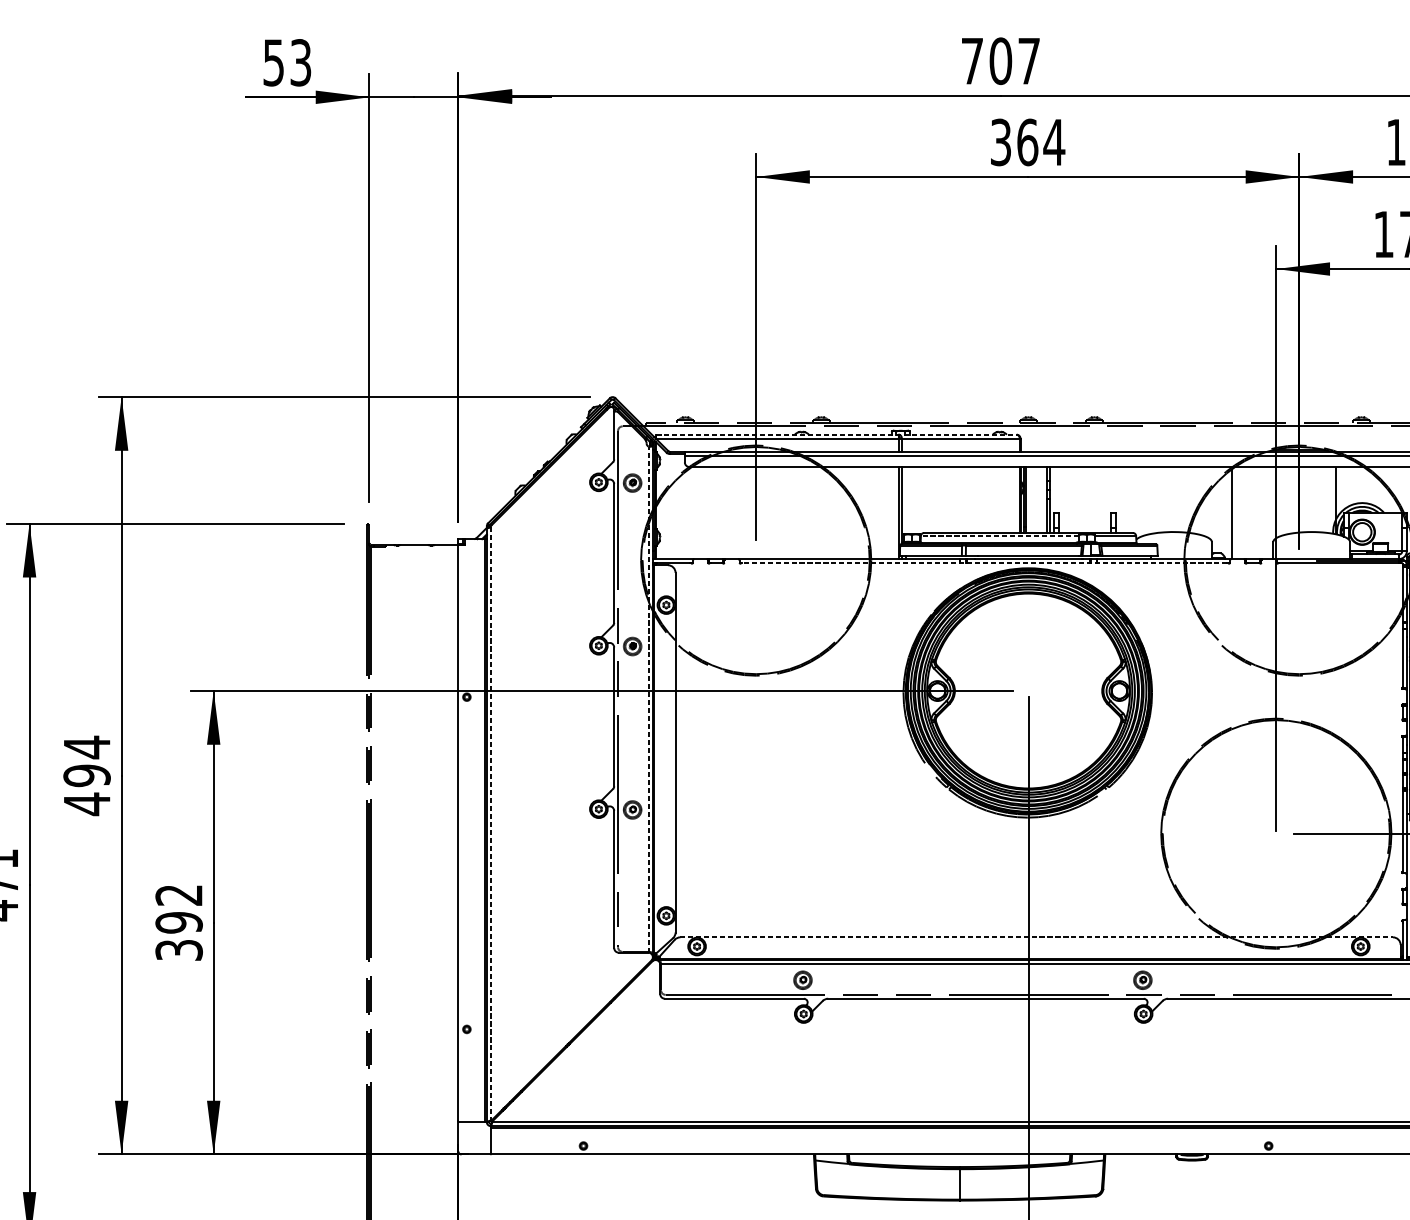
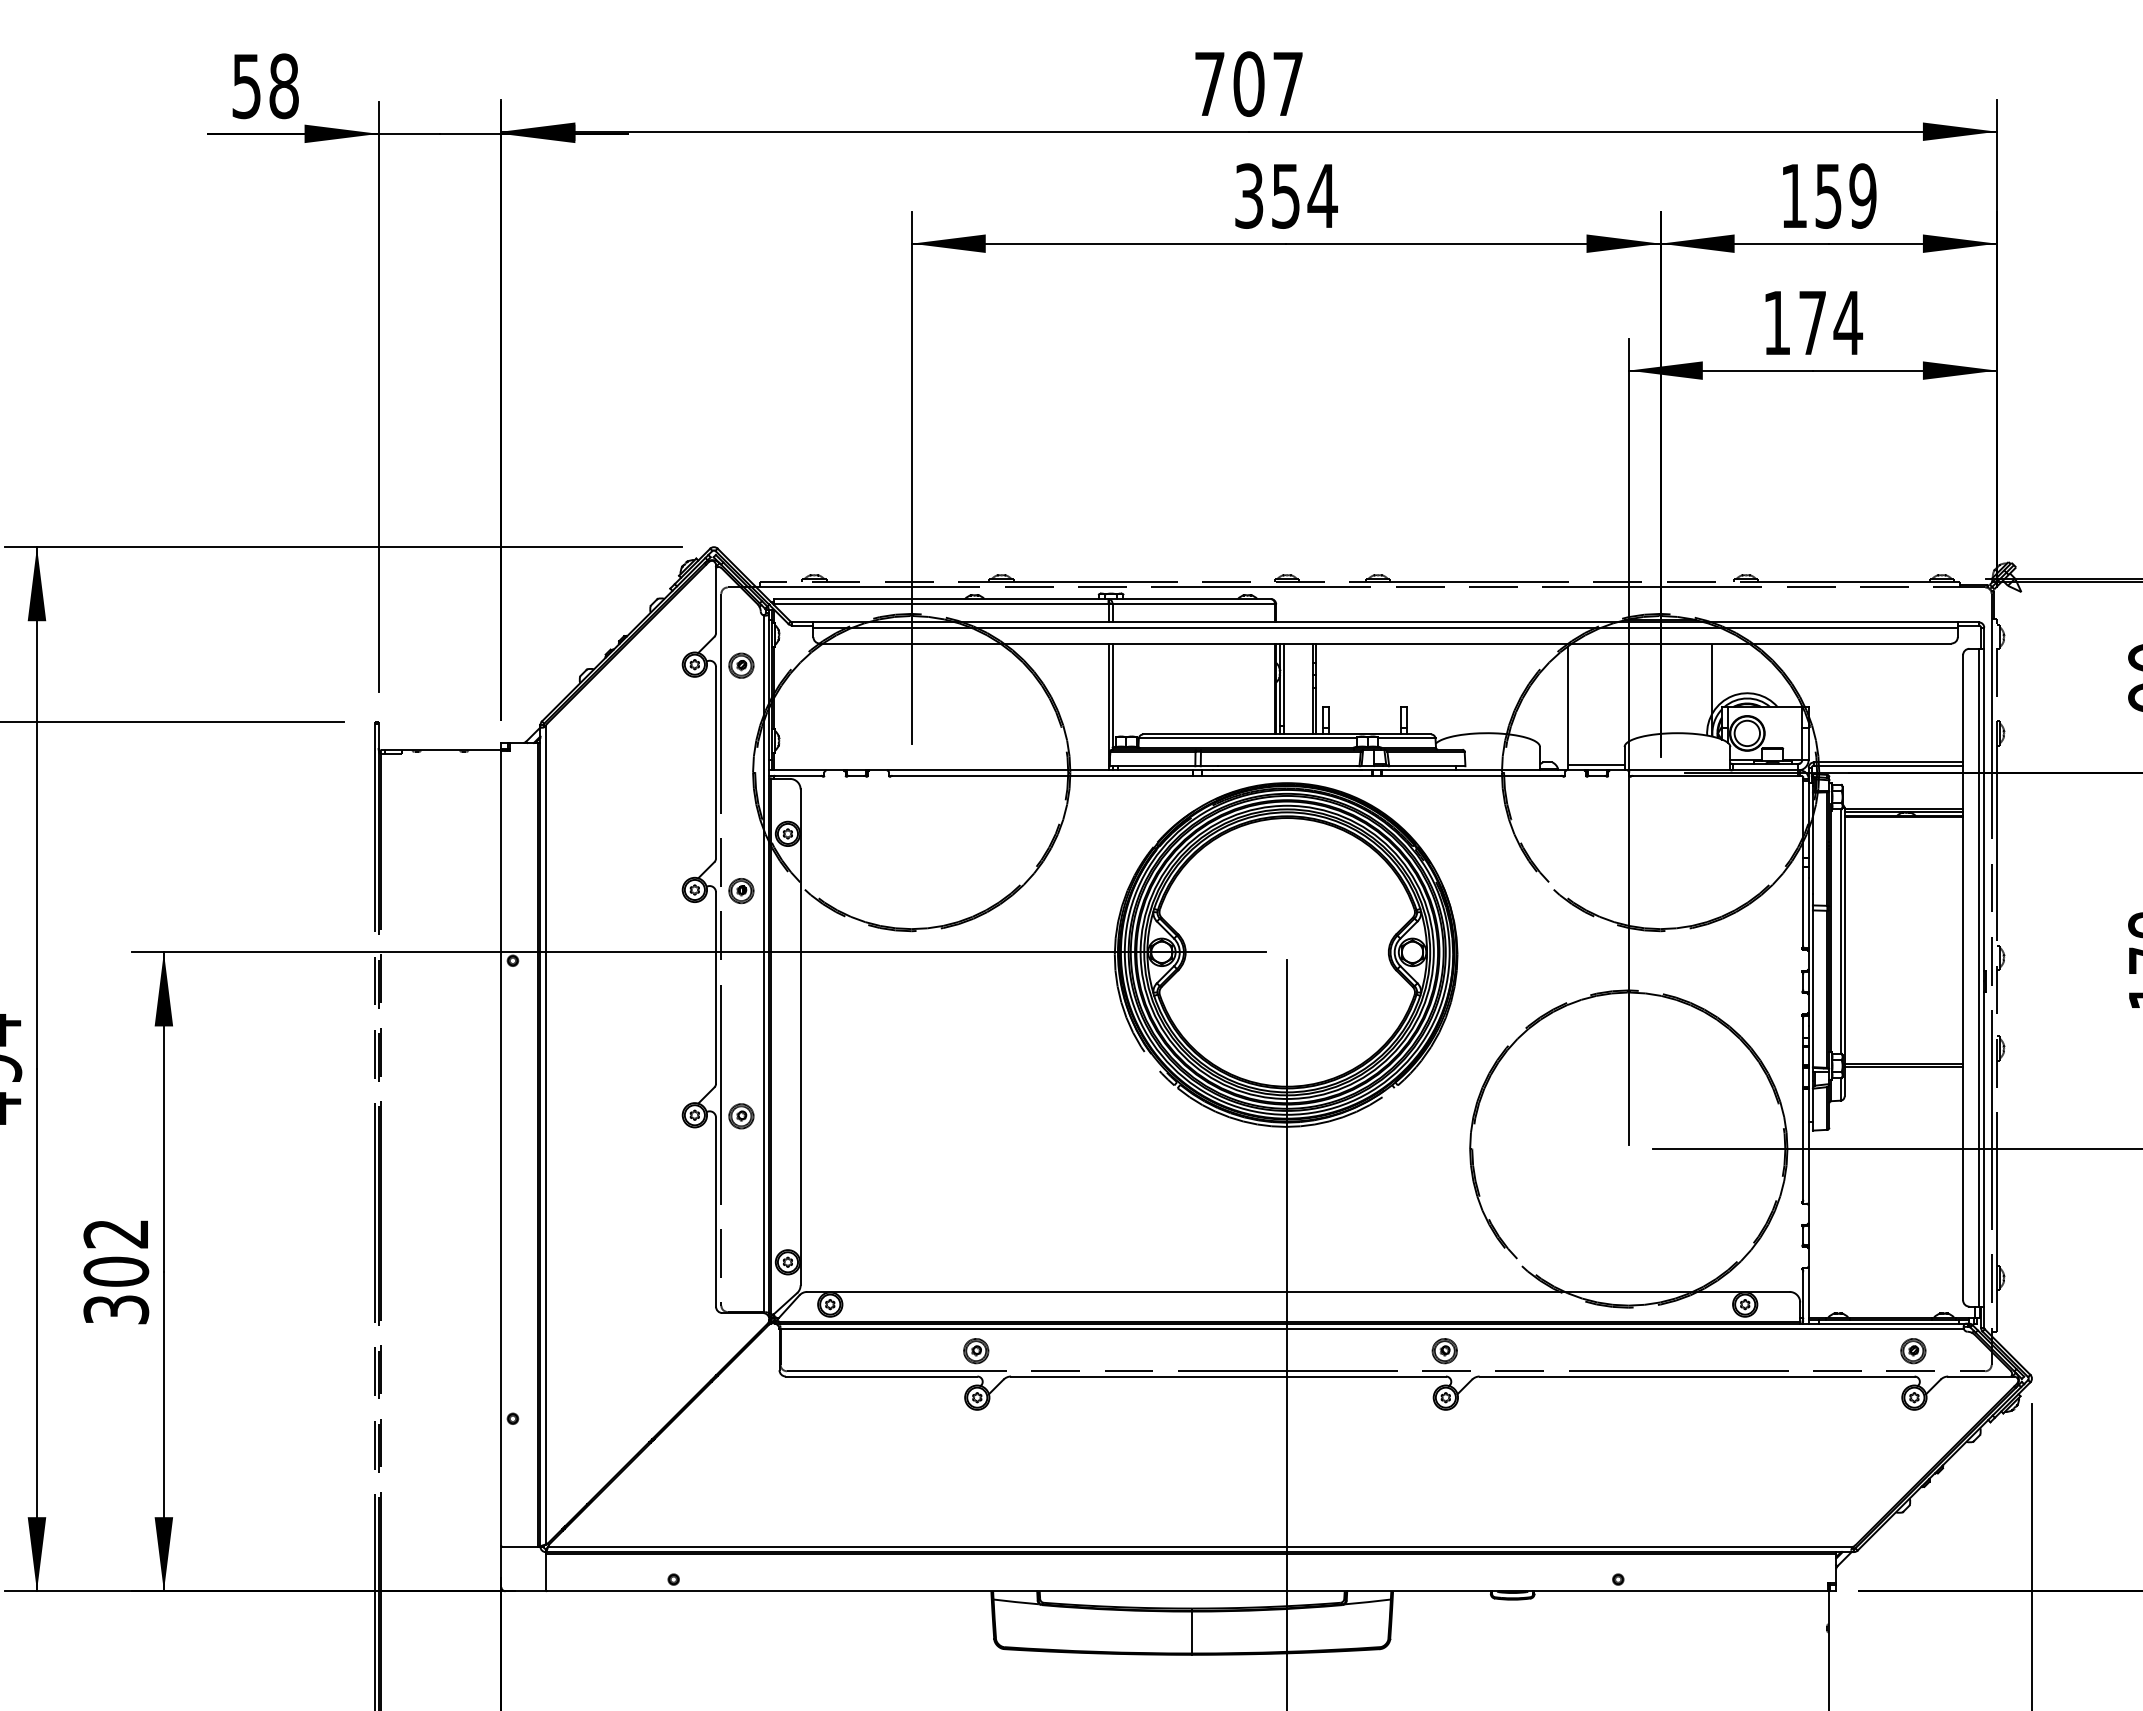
text: (300, 62) -> (283, 86), 53 -> 58
text: (1027, 142) -> (1285, 195), 364 -> 354
line: (837, 435) -> (1023, 599), dashed -> solid
line: (999, 535) -> (1247, 738), dashed -> solid
line: (1252, 555) -> (1595, 765), added
line: (984, 562) -> (1226, 775), dashed -> solid
line: (648, 699) -> (763, 964), dashed -> solid
line: (490, 823) -> (545, 1135), dashed -> solid
text: (179, 922) -> (116, 1271), 392 -> 302
line: (1036, 937) -> (1298, 1291), dashed -> solid

